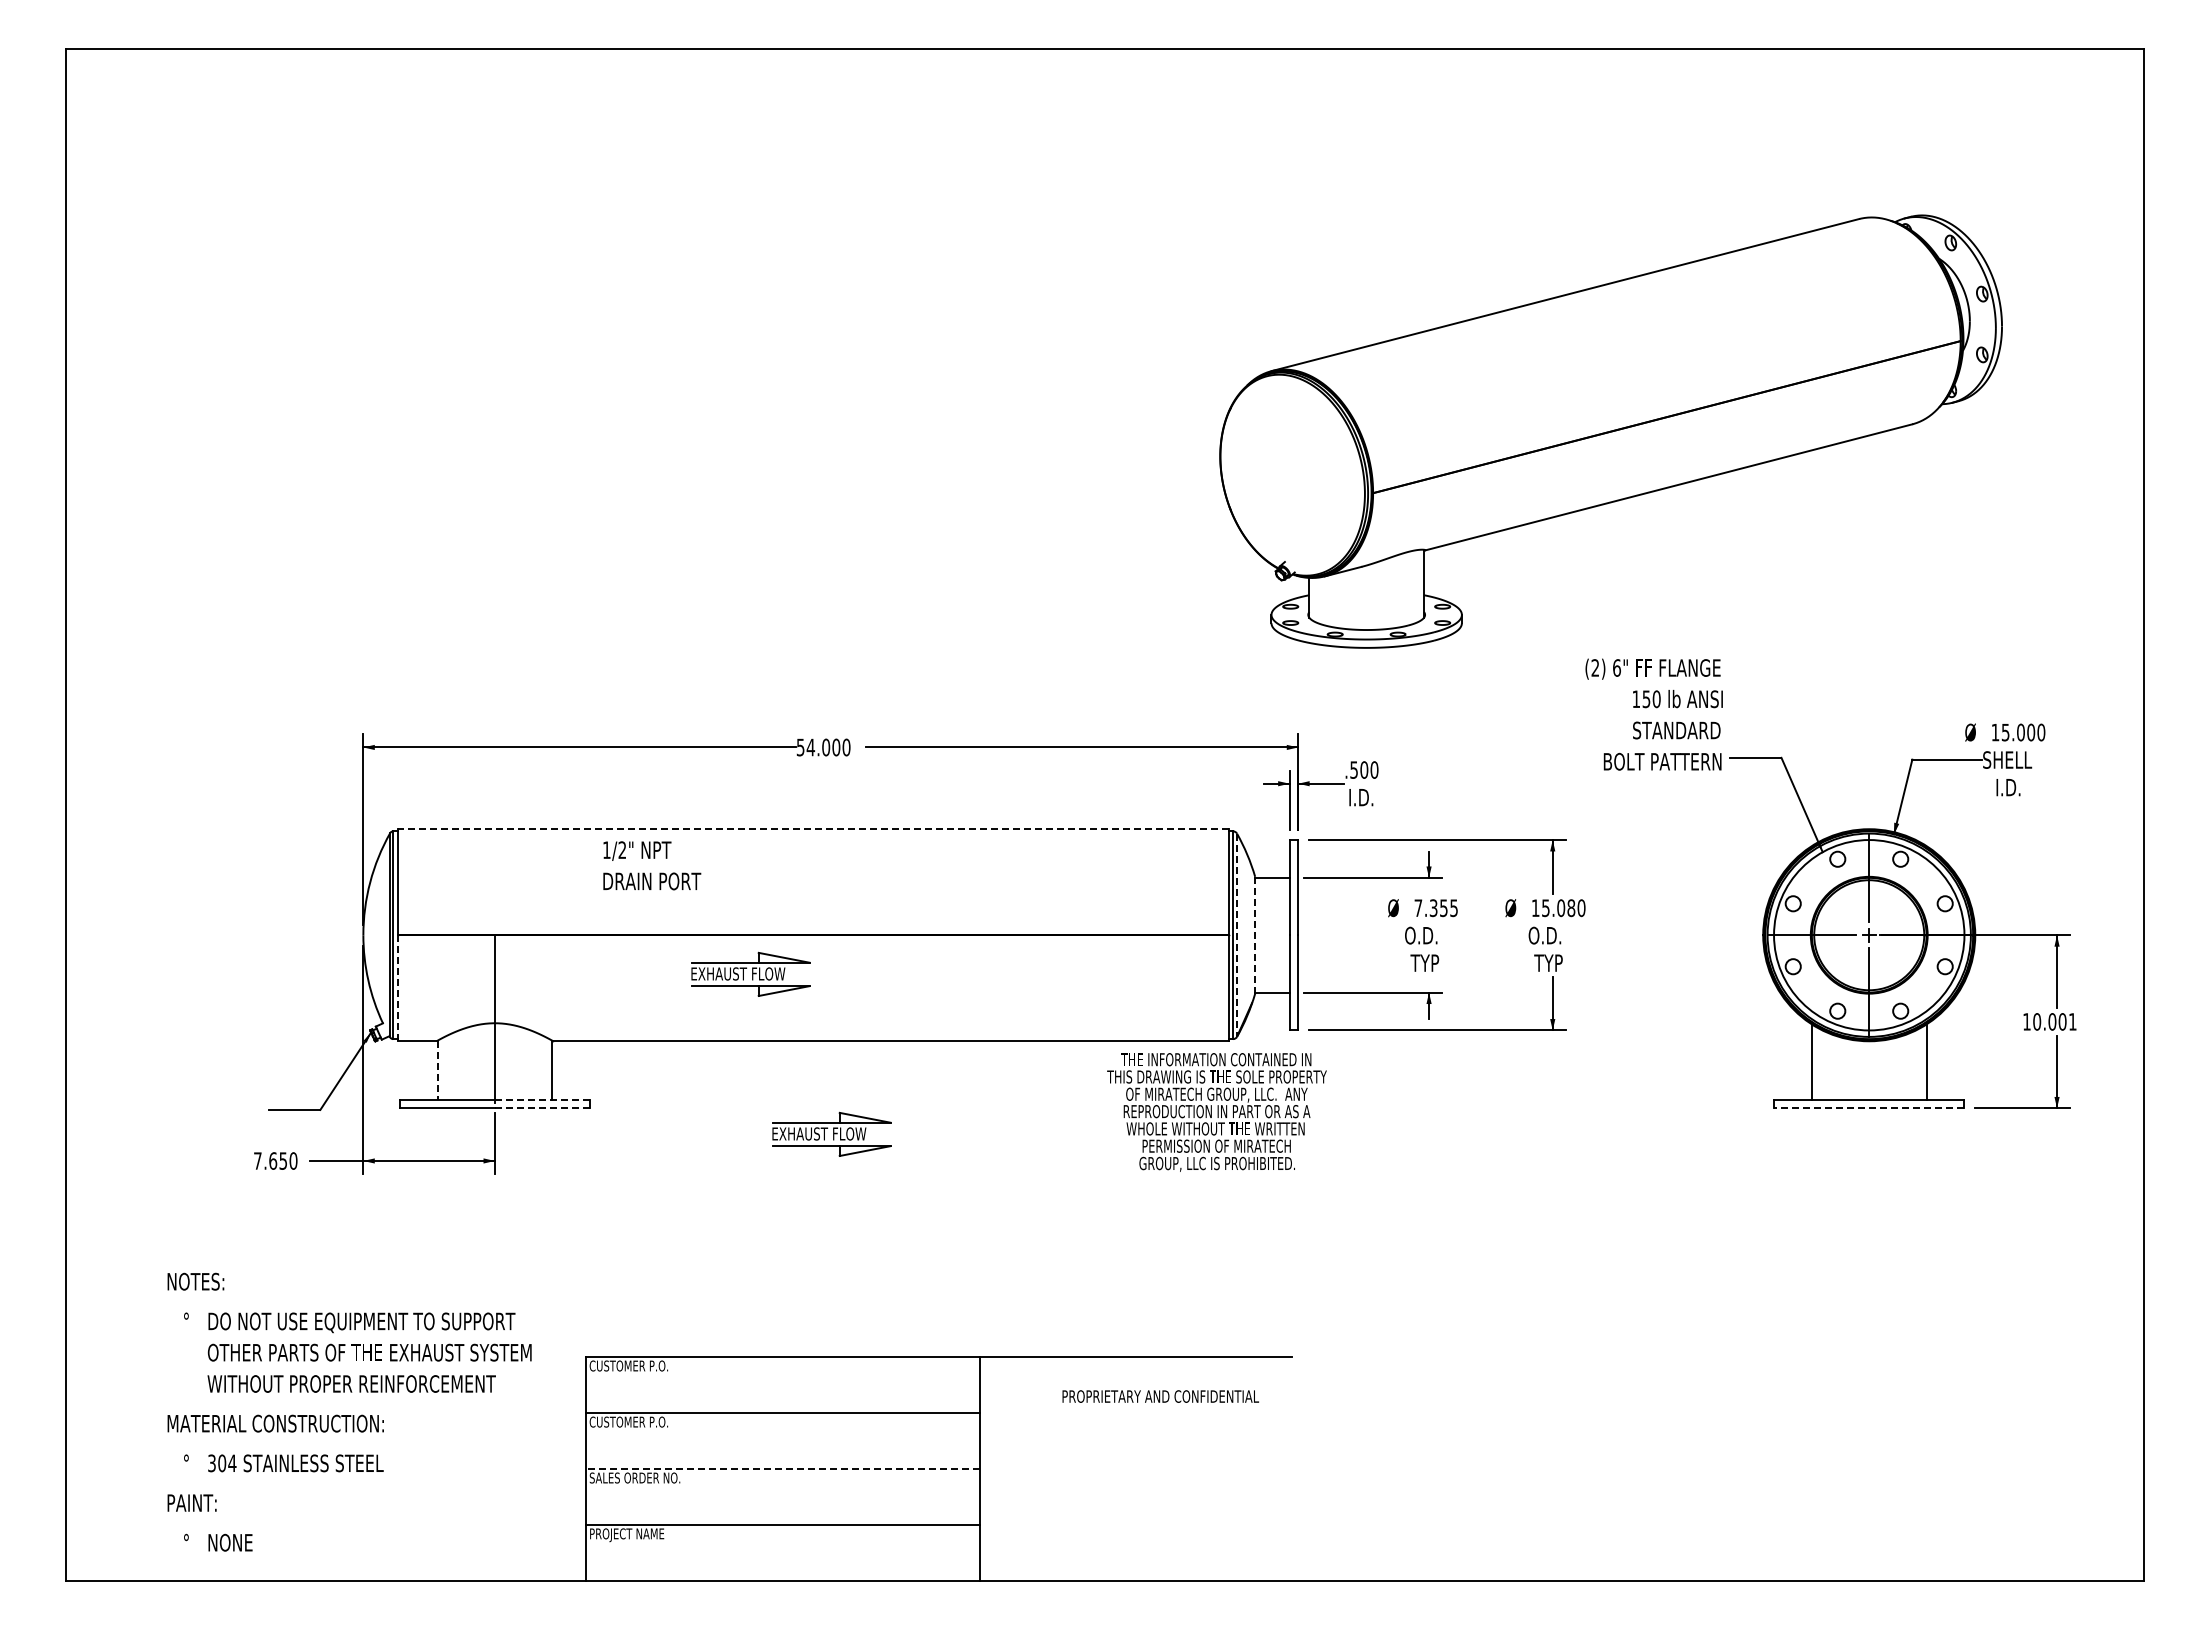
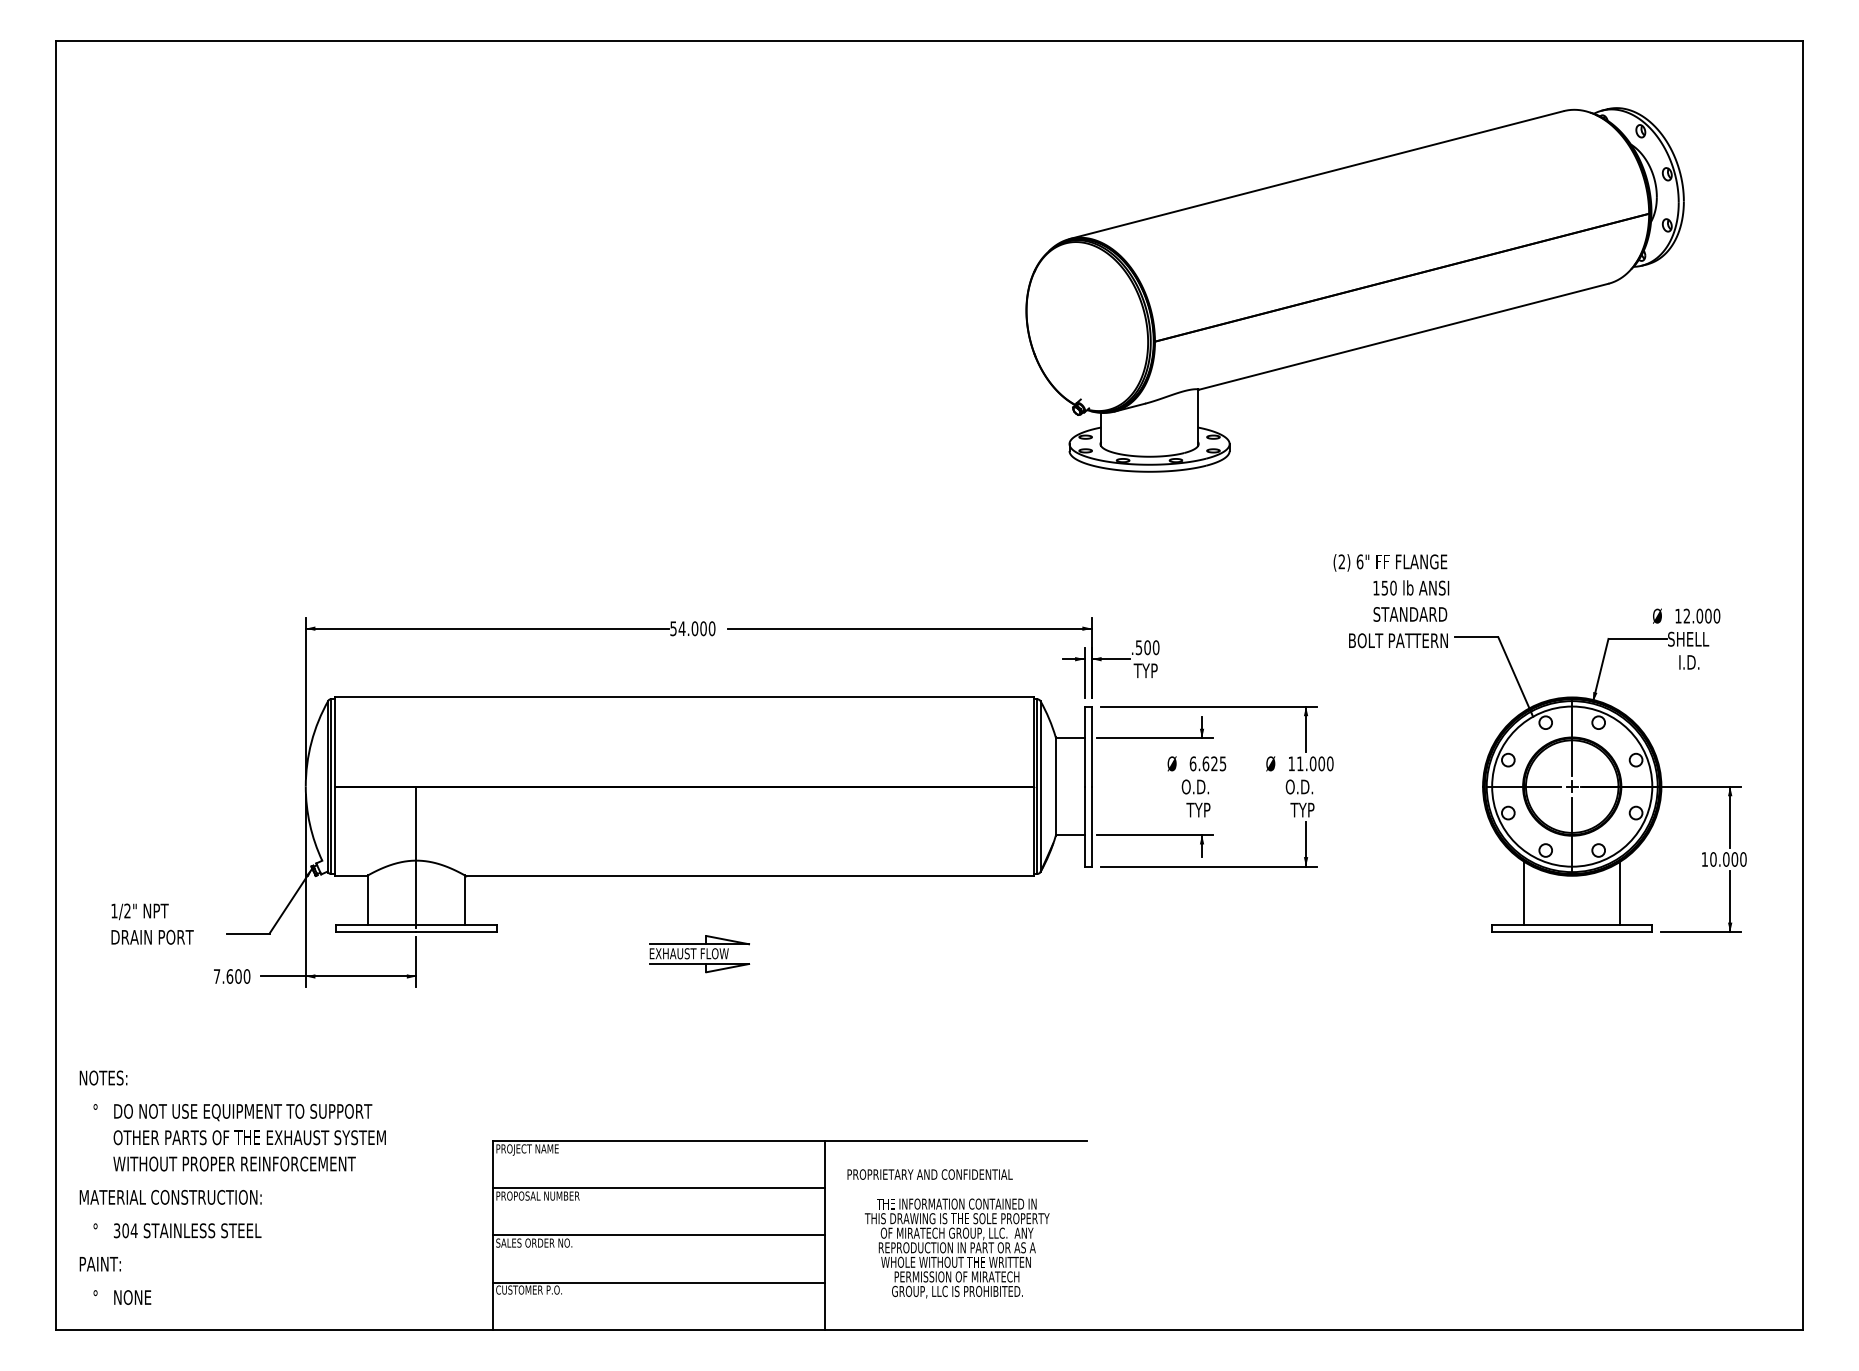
part: (1610, 431) -> (1354, 289), moved
text: (2005, 732) -> (1686, 616), 15.000 -> 12.000
text: (1361, 797) -> (1145, 670), I.D. -> TYP
line: (812, 829) -> (683, 697), dashed -> solid
text: (652, 865) -> (152, 923), moved
text: (1430, 908) -> (1203, 764), 7.355 -> 6.625
text: (1558, 908) -> (1310, 764), 15.080 -> 11.000
line: (1237, 935) -> (1040, 786), dashed -> solid
line: (1255, 935) -> (1056, 786), dashed -> solid
part: (750, 973) -> (631, 818), removed
line: (398, 987) -> (335, 830), dashed -> solid
text: (2072, 1021) -> (1743, 859), 10.001 -> 10.000
line: (437, 1070) -> (368, 900), dashed -> solid
line: (542, 1099) -> (456, 924), dashed -> solid
line: (542, 1108) -> (456, 932), dashed -> solid
line: (1868, 1108) -> (1571, 932), dashed -> solid
text: (1216, 1112) -> (956, 1248), moved
text: (283, 1160) -> (238, 976), 7.650 -> 7.600
text: (628, 1367) -> (528, 1150), CUSTOMER P.O. -> PROJECT NAME
text: (1160, 1396) -> (929, 1174), moved
text: (349, 1411) -> (232, 1187), moved
text: (638, 1421) -> (537, 1195), CUSTOMER P.O. -> PROPOSAL NUMBER
line: (782, 1468) -> (658, 1235), dashed -> solid
text: (628, 1535) -> (528, 1291), PROJECT NAME -> CUSTOMER P.O.

